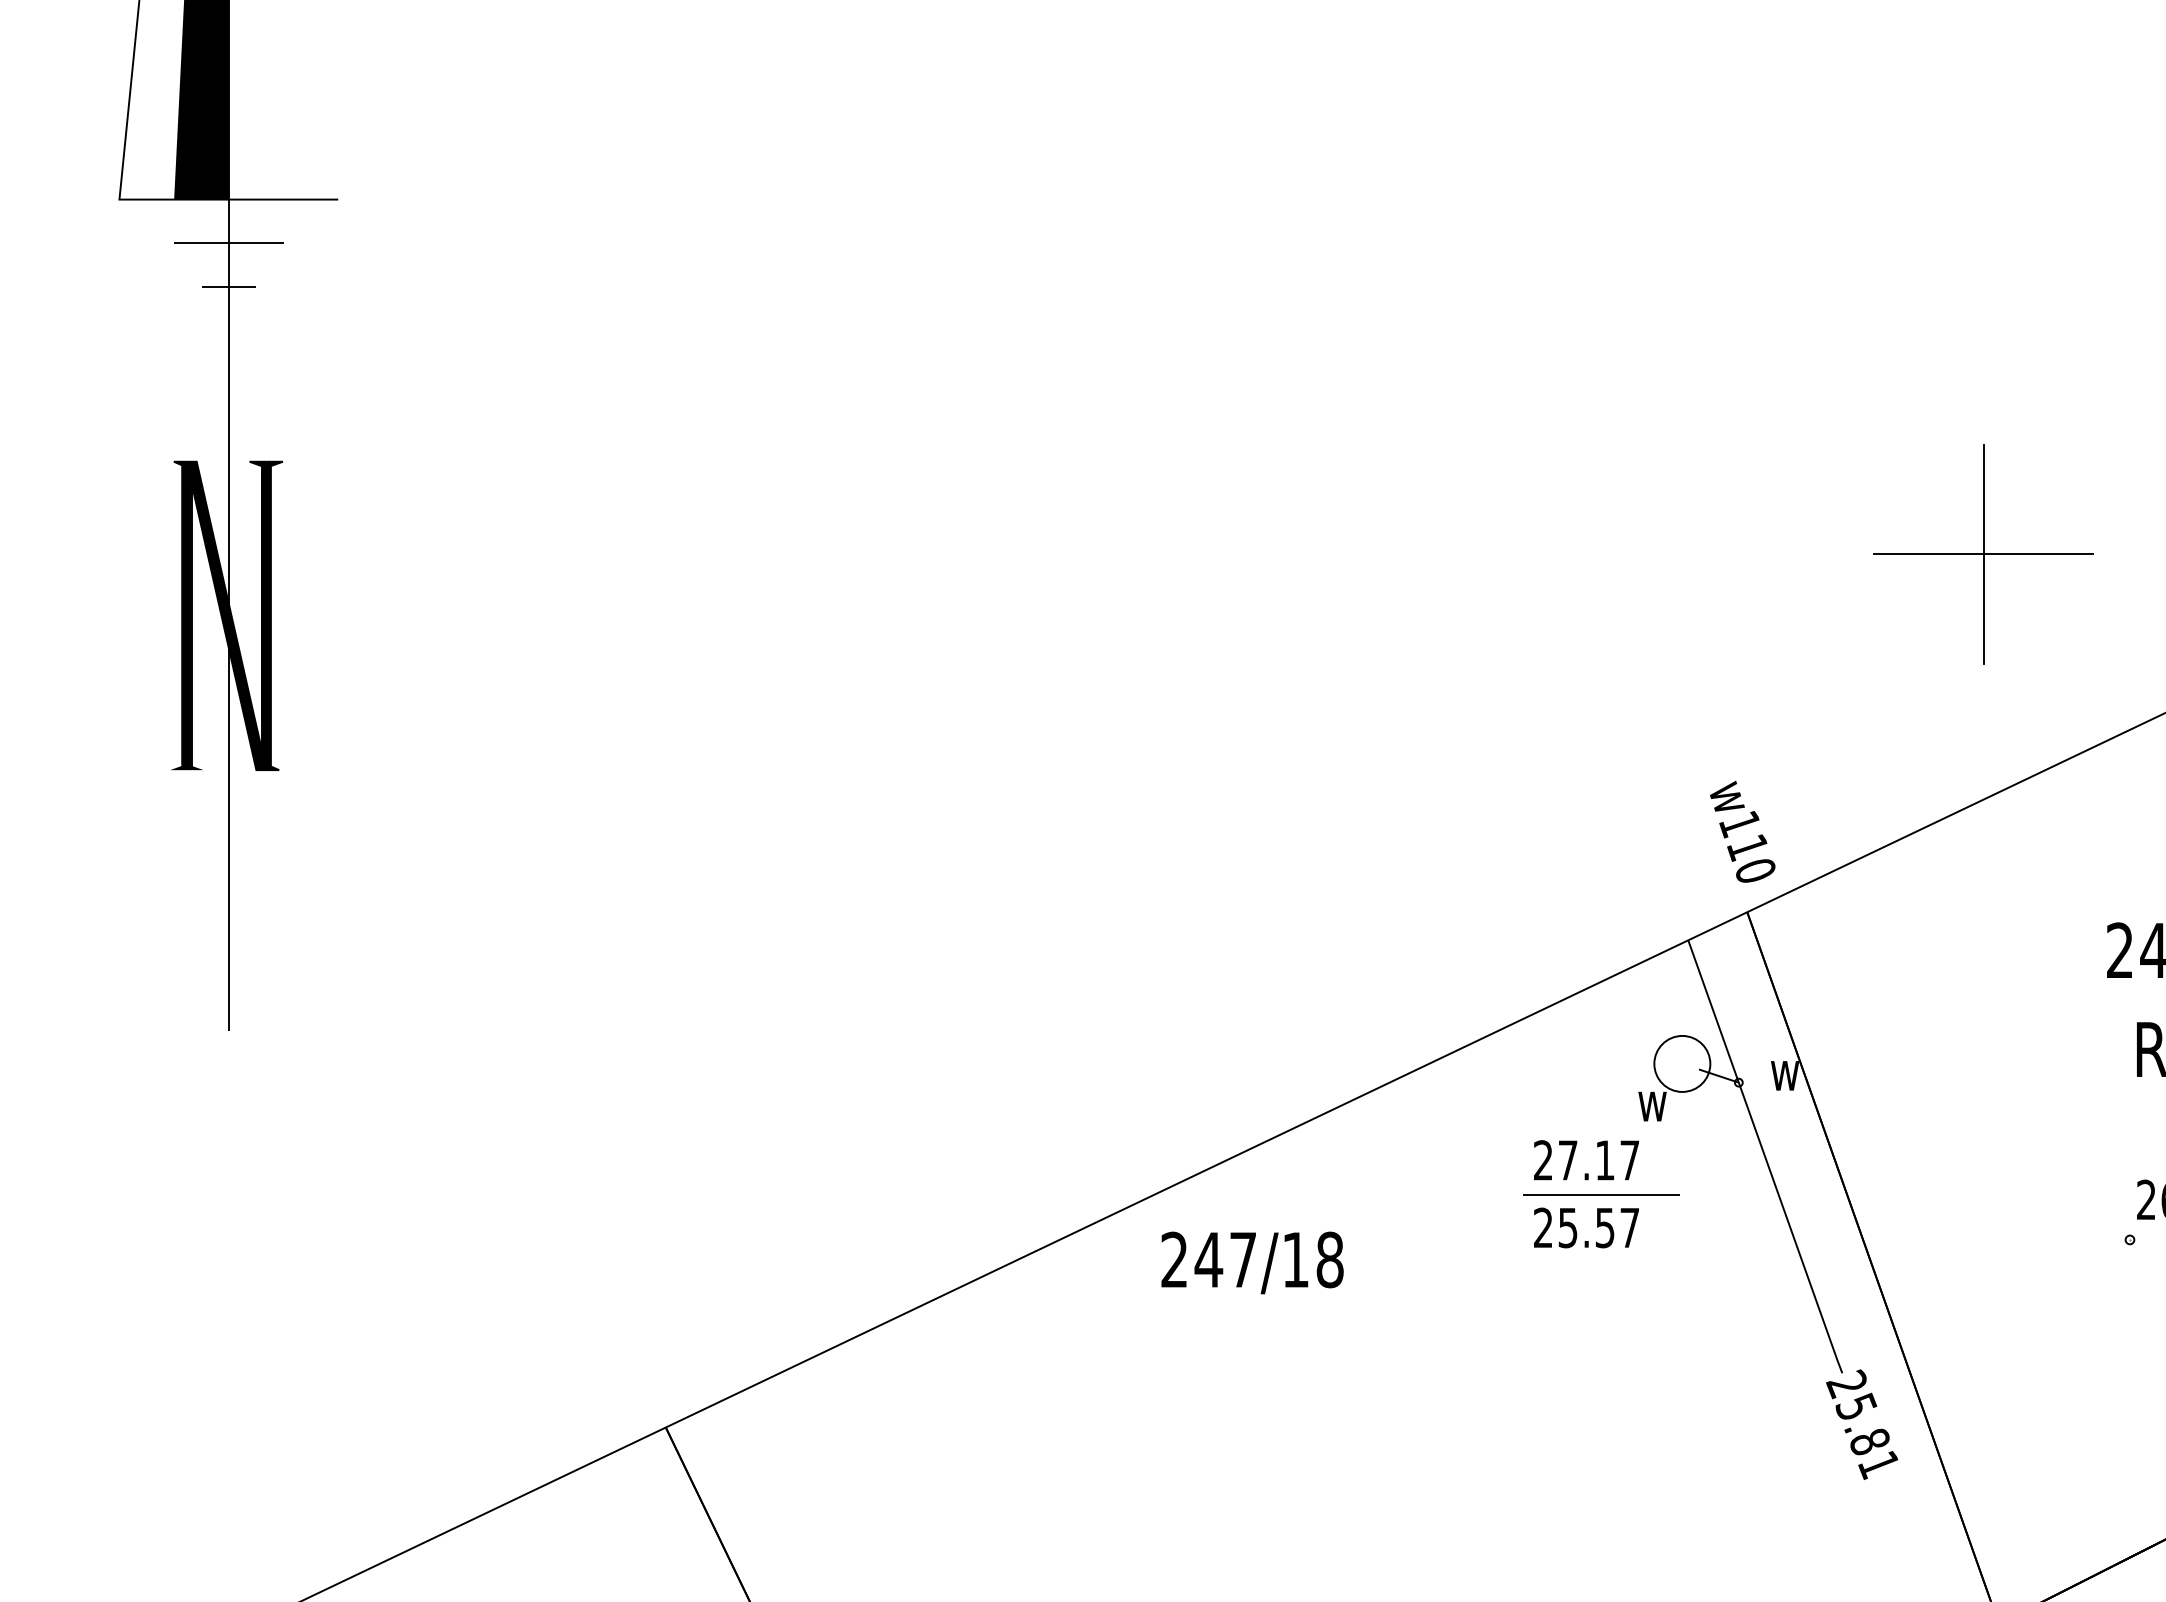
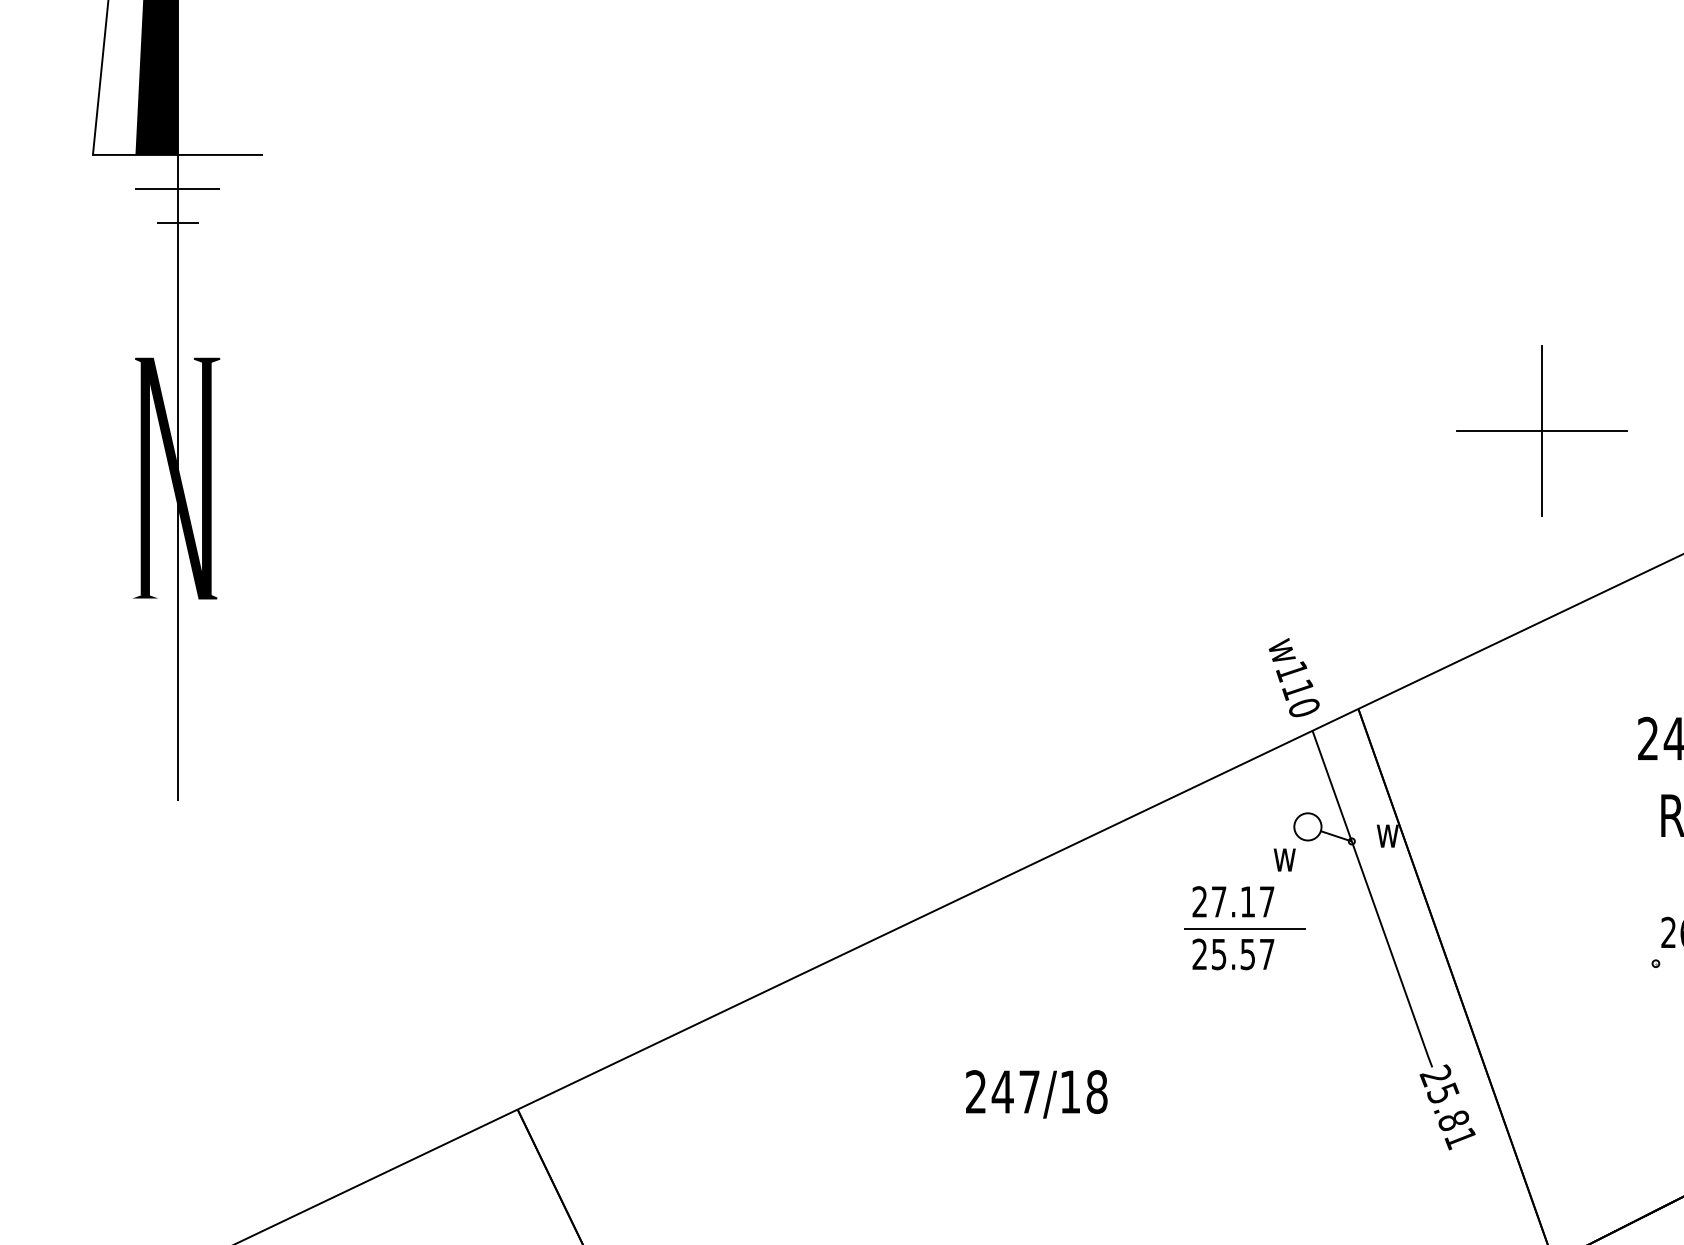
text: (1742, 831) -> (1294, 677), moved
circle: (1681, 1063) -> (1307, 826), size x0.62
text: (1252, 1262) -> (1036, 1093), moved

